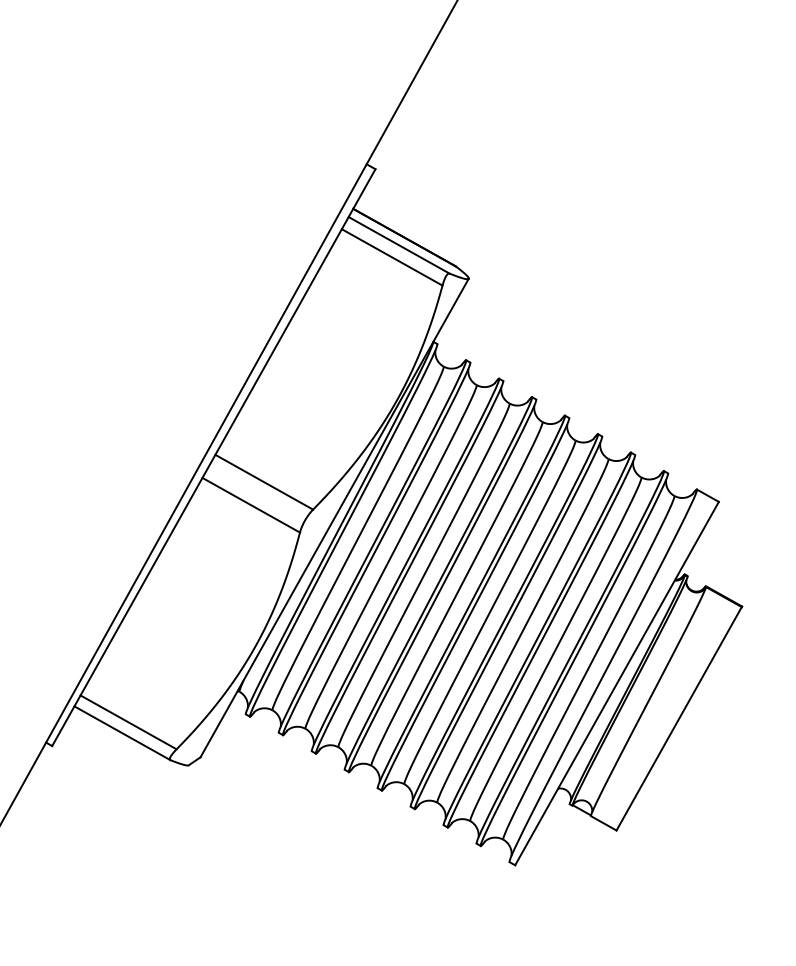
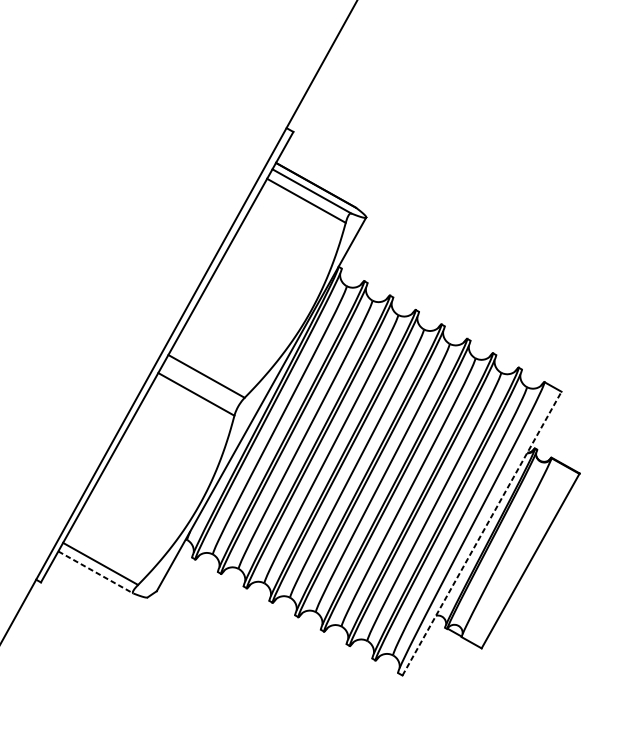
line: (617, 683) -> (482, 533), solid -> dashed
line: (122, 733) -> (95, 572), solid -> dashed

